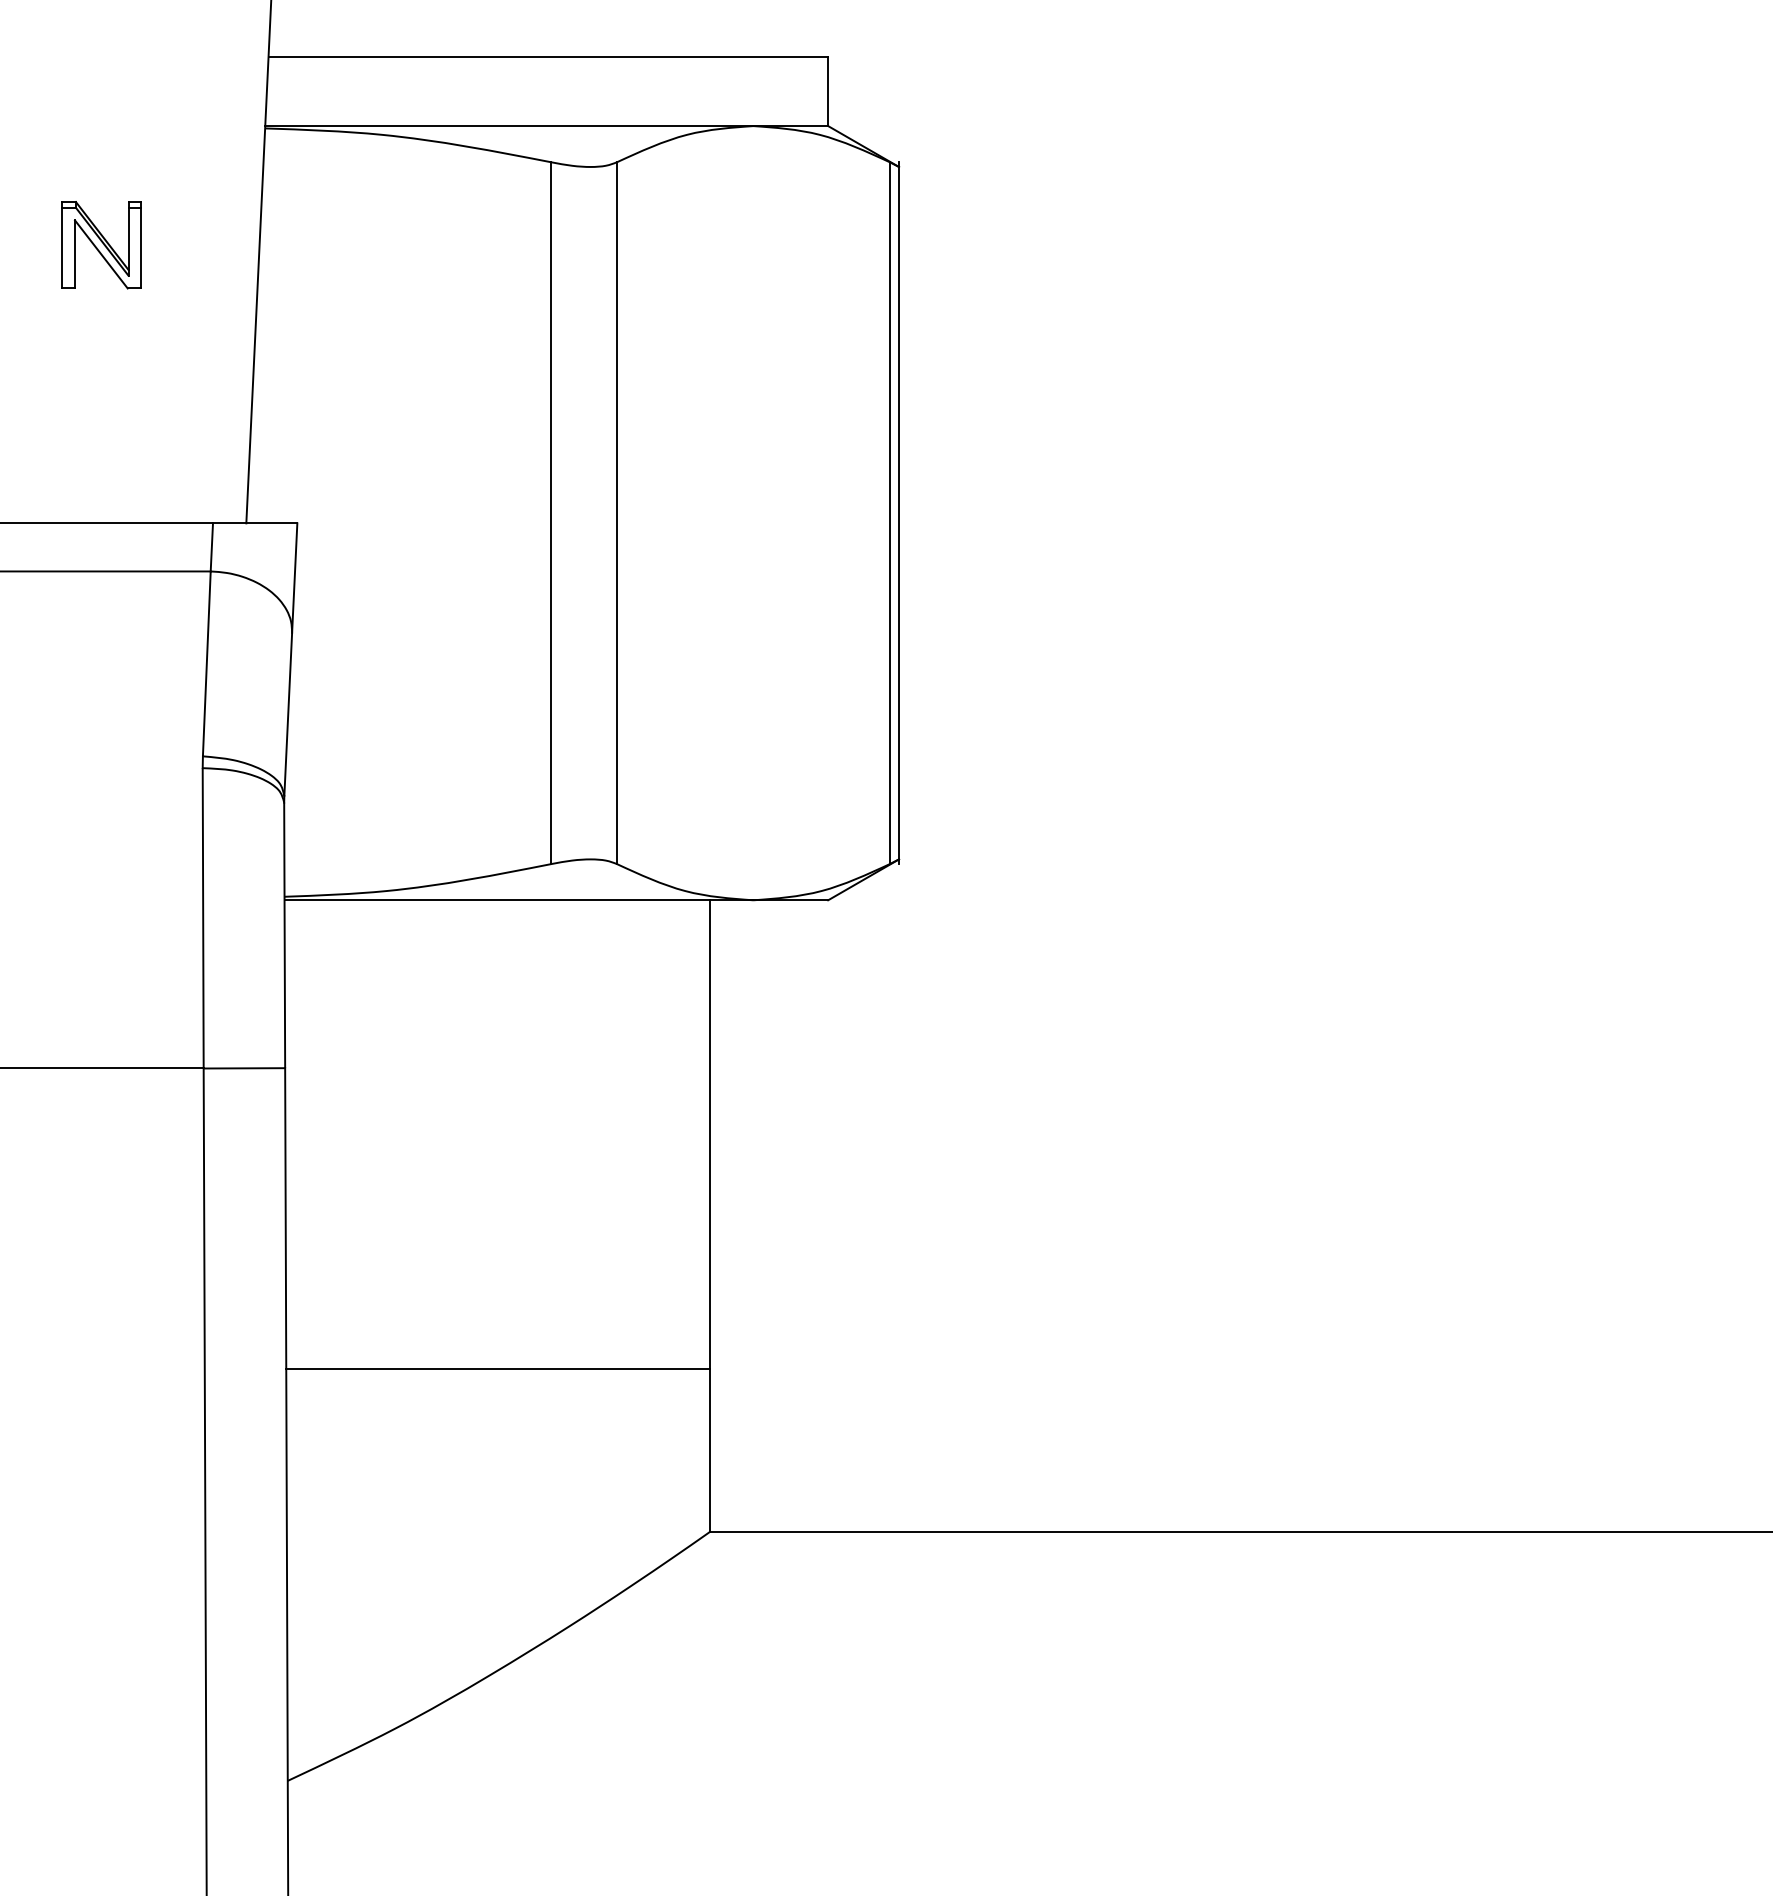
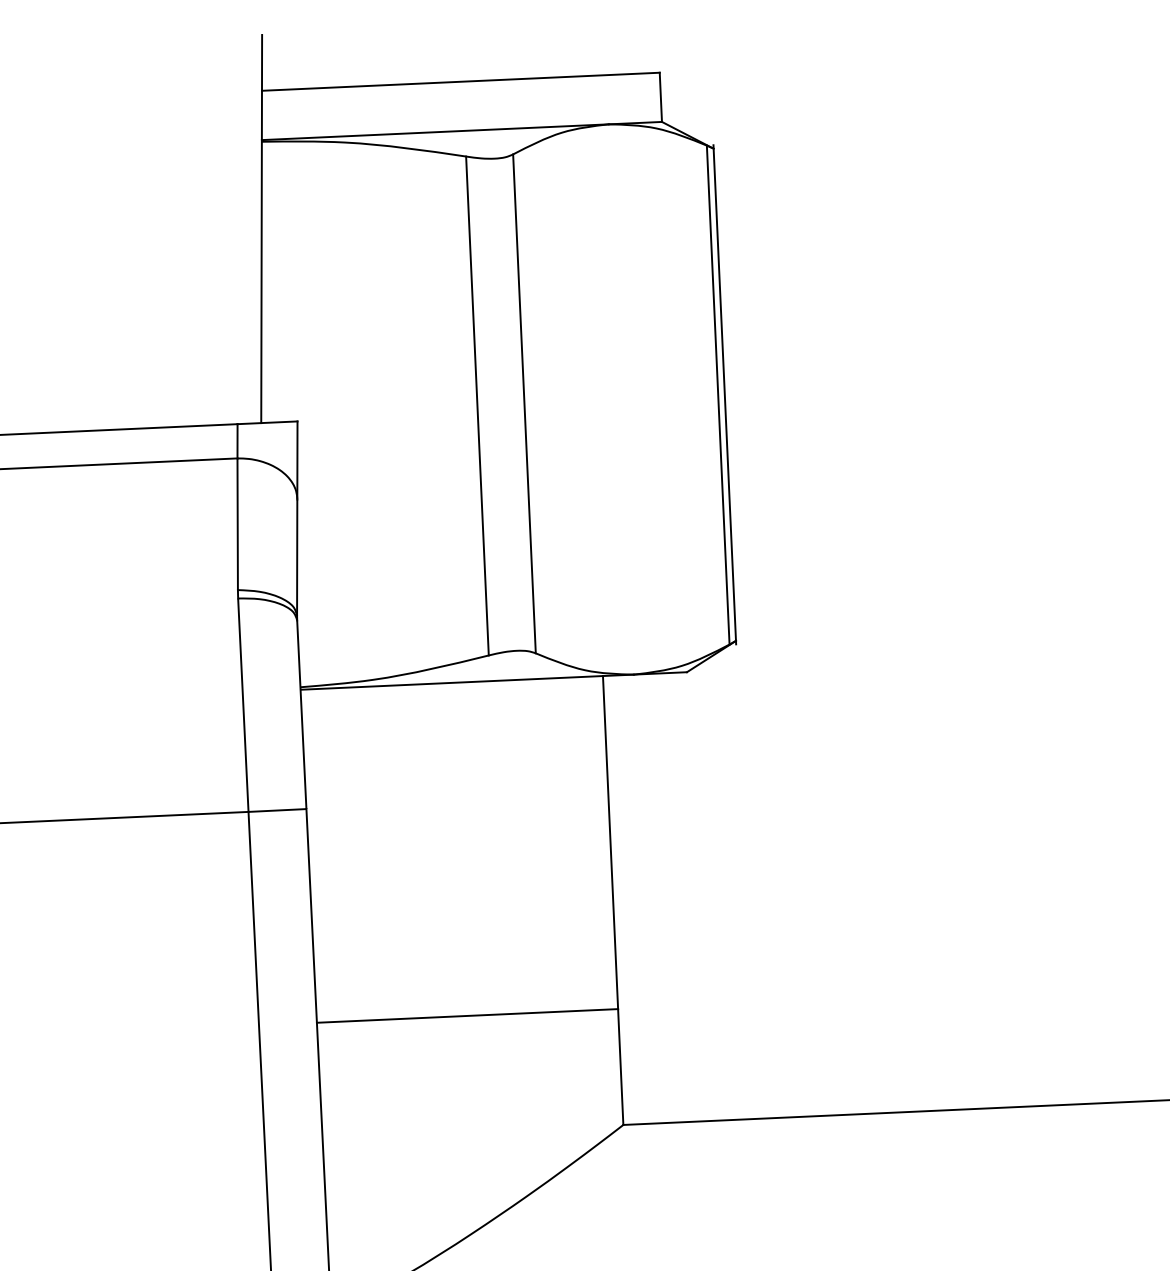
part: (101, 245) -> (149, 230), removed

